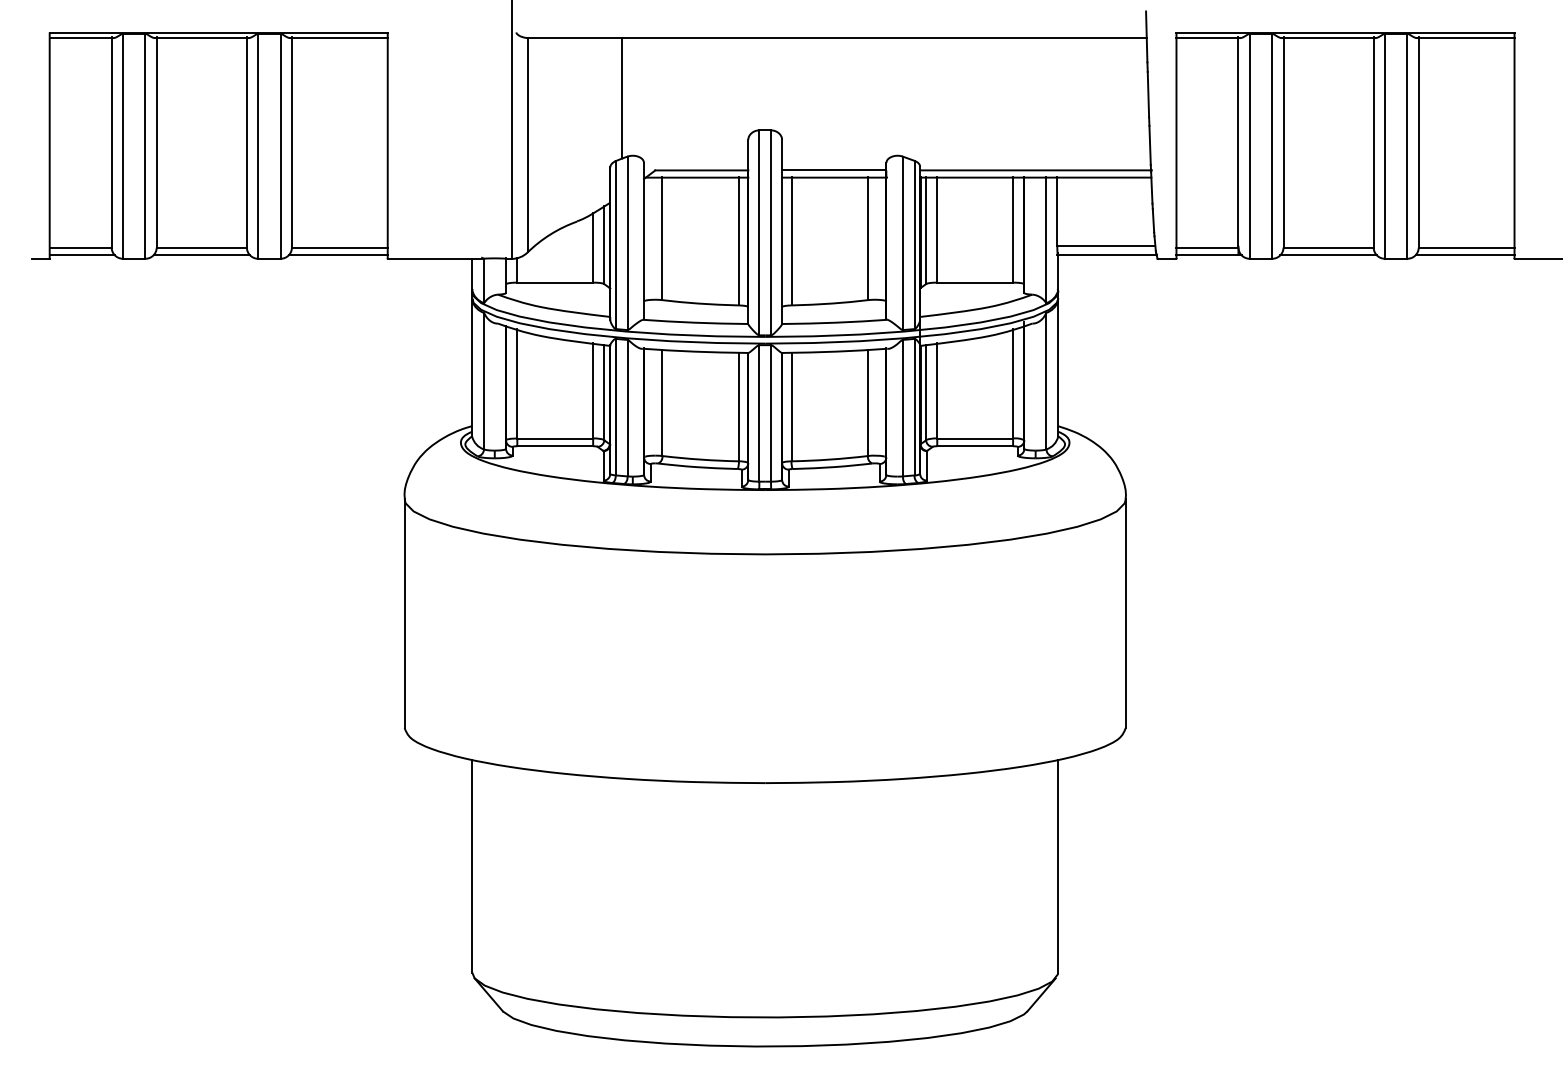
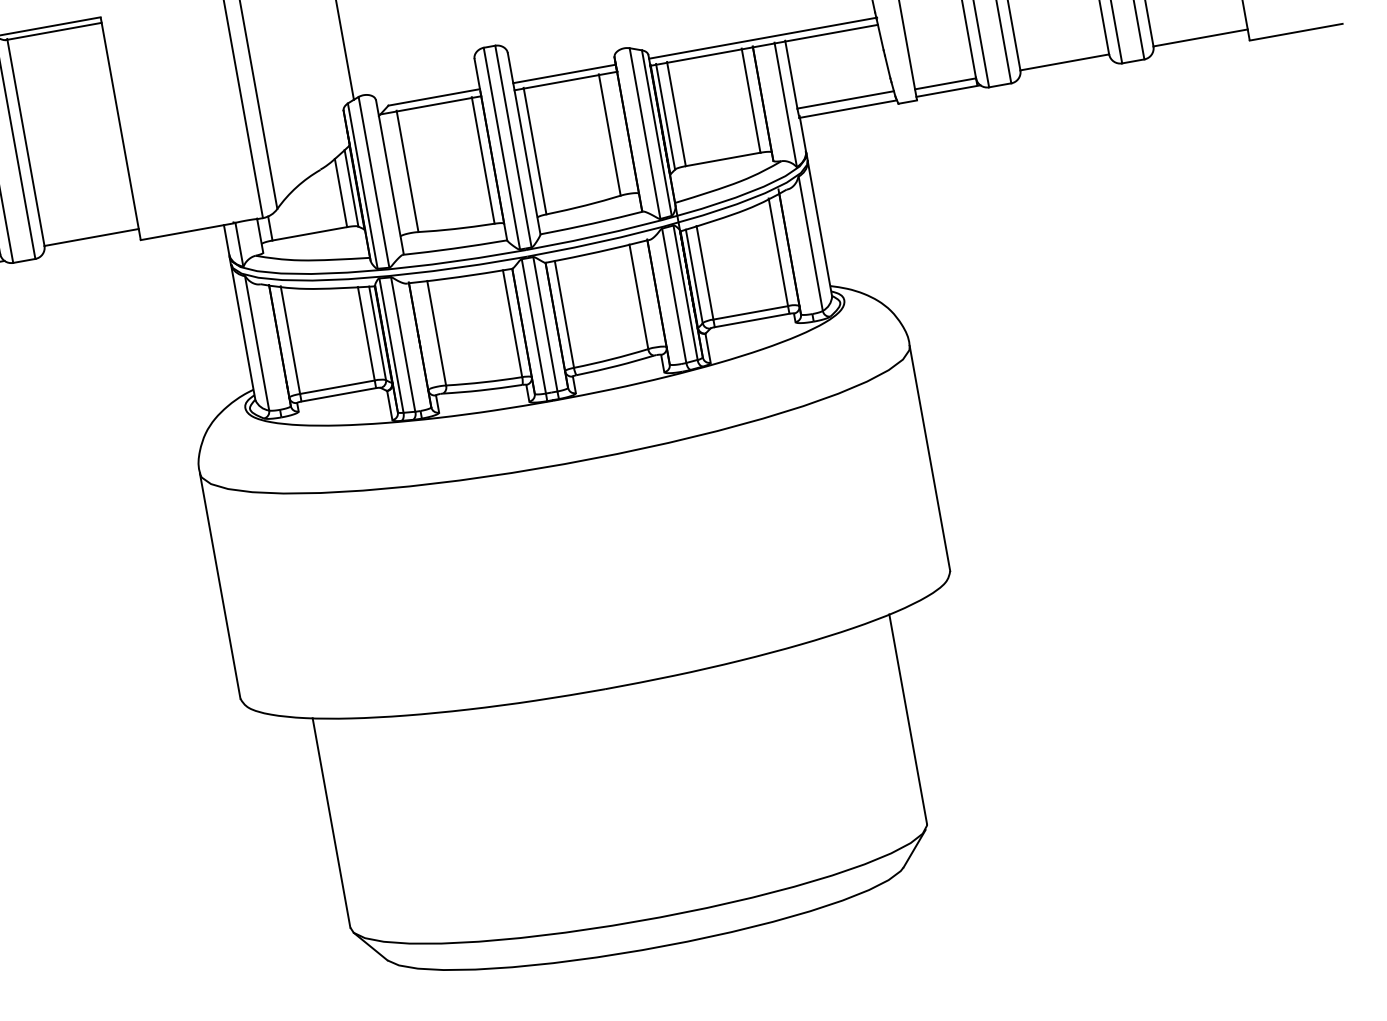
line: (337, 255) -> (90, 245), removed
line: (1328, 255) -> (1066, 70), removed
line: (1464, 255) -> (1199, 46), removed

